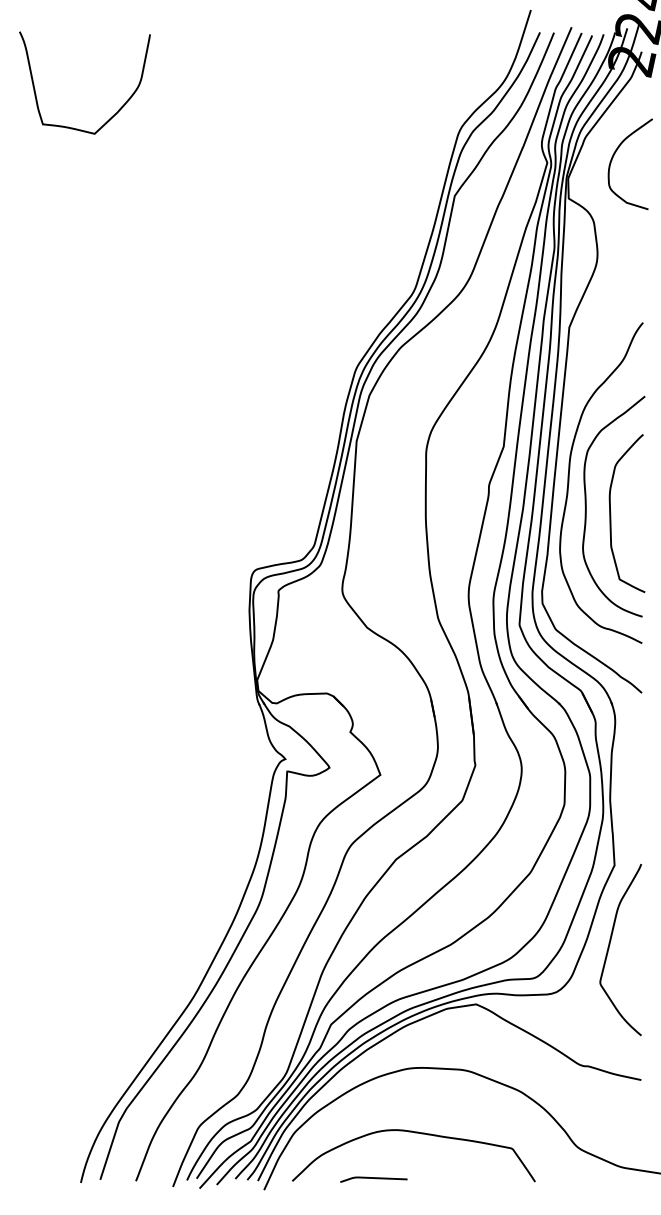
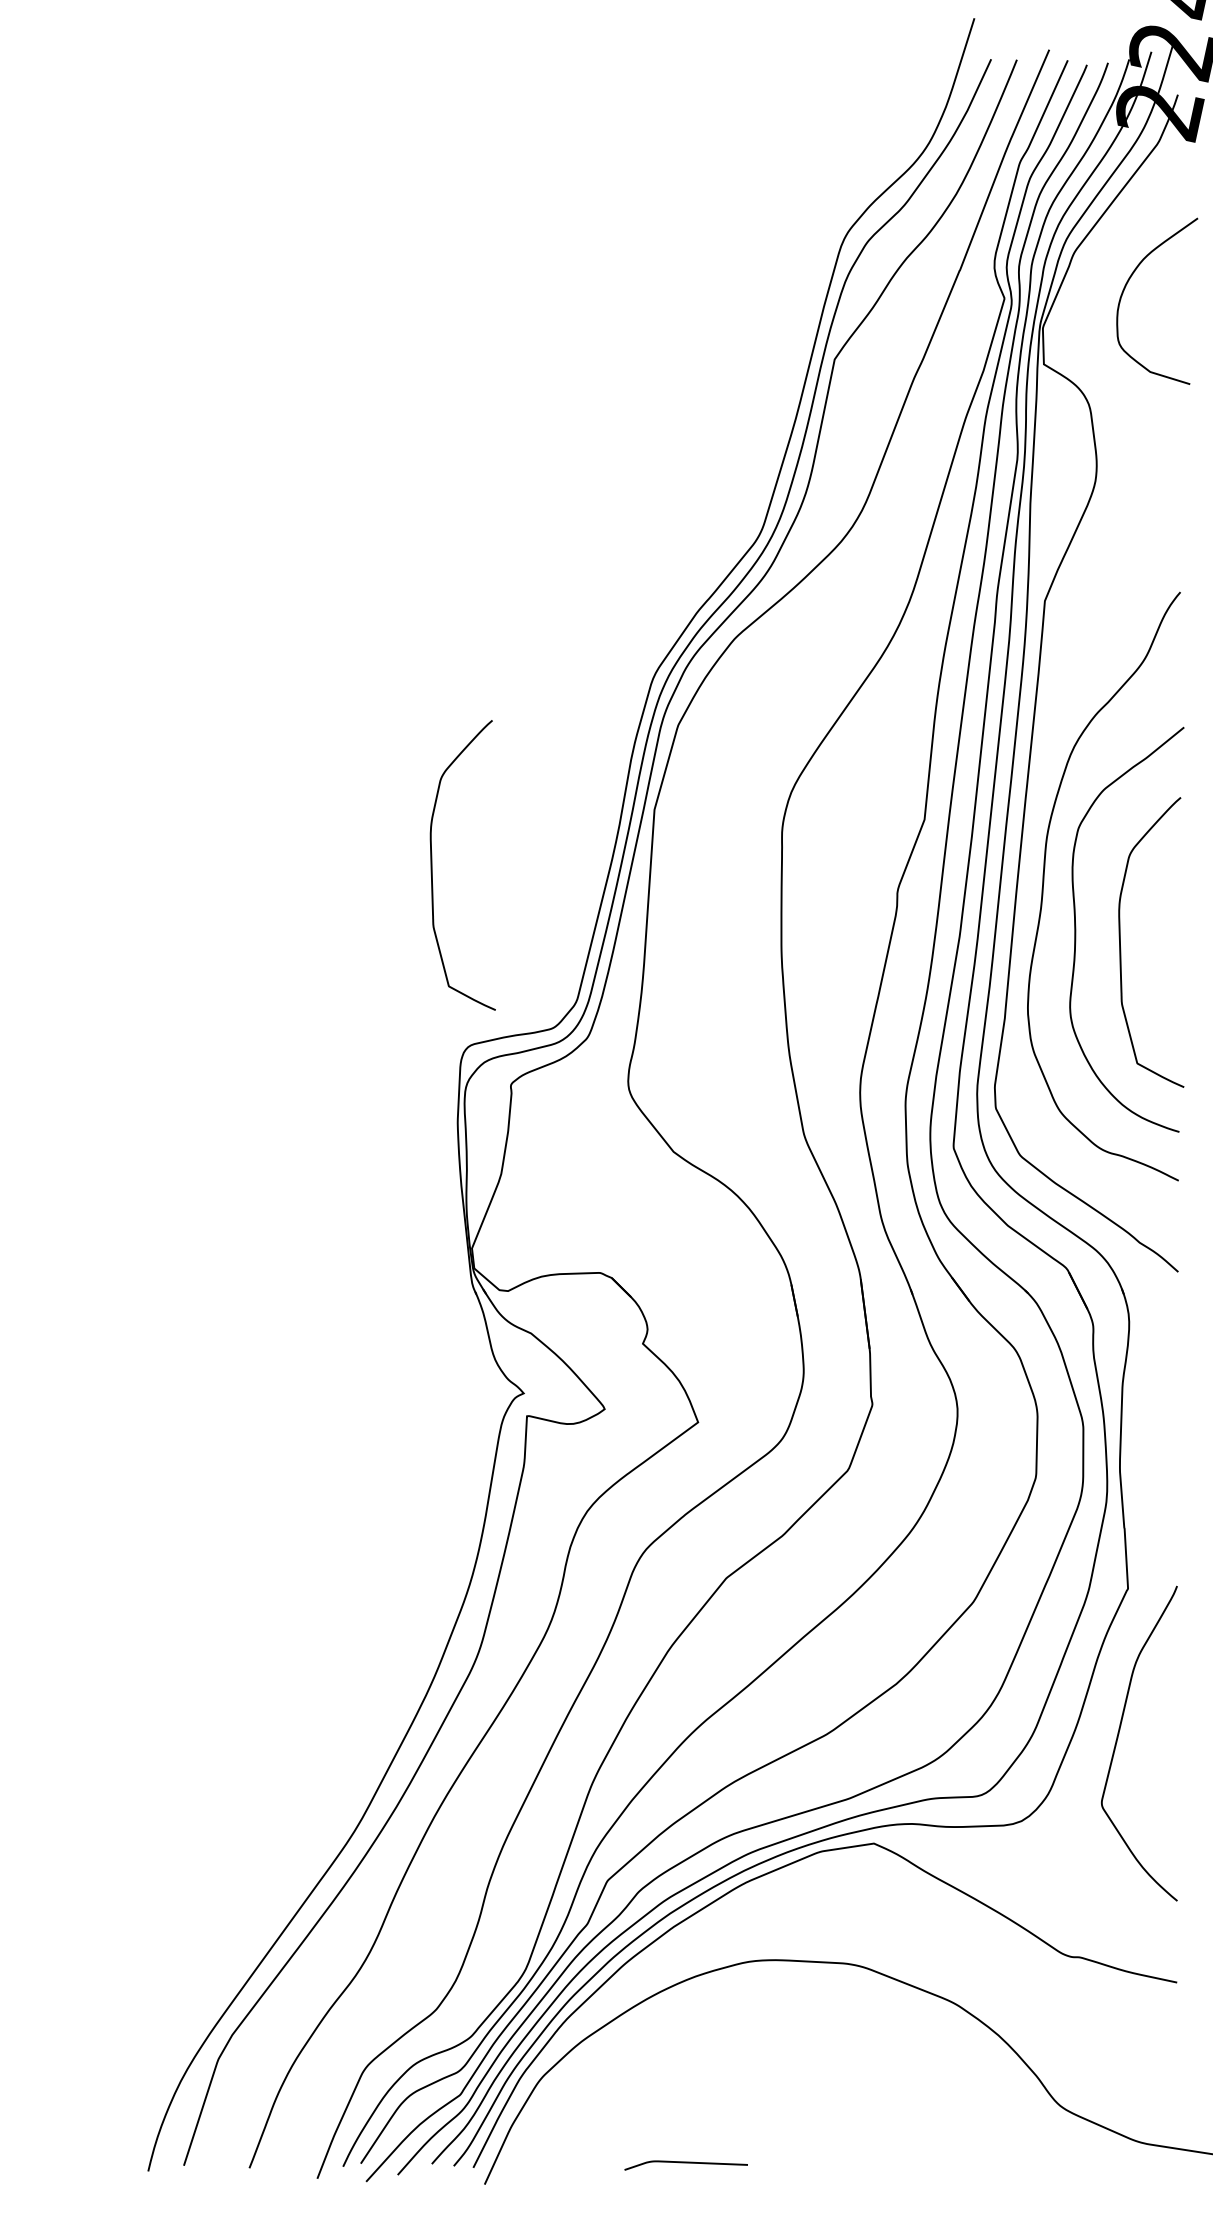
curve: (113, 114) -> (208, 209), removed
curve: (236, 471) -> (433, 865), added
curve: (415, 1133) -> (762, 2080), removed

